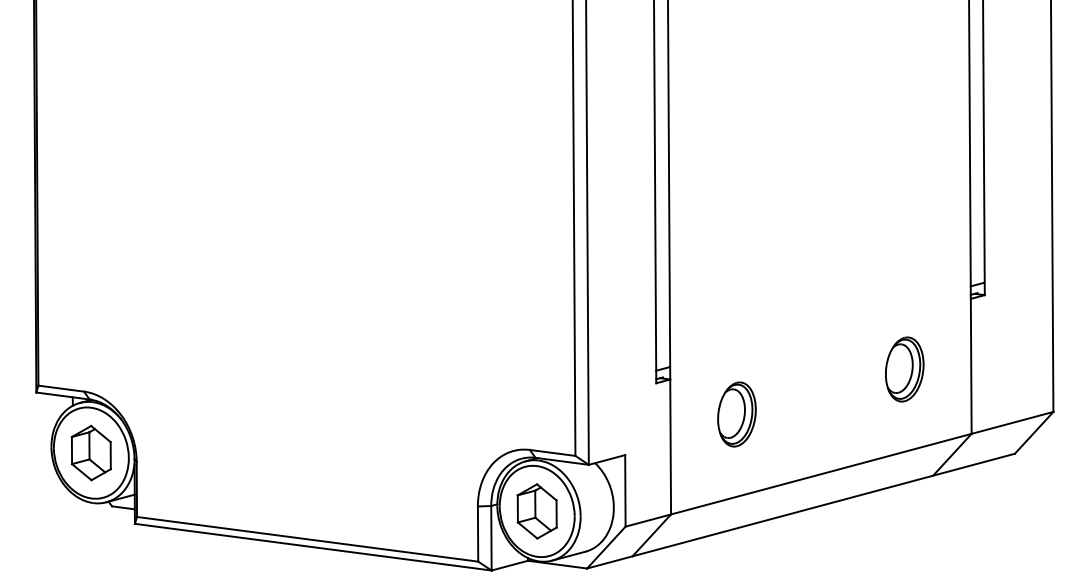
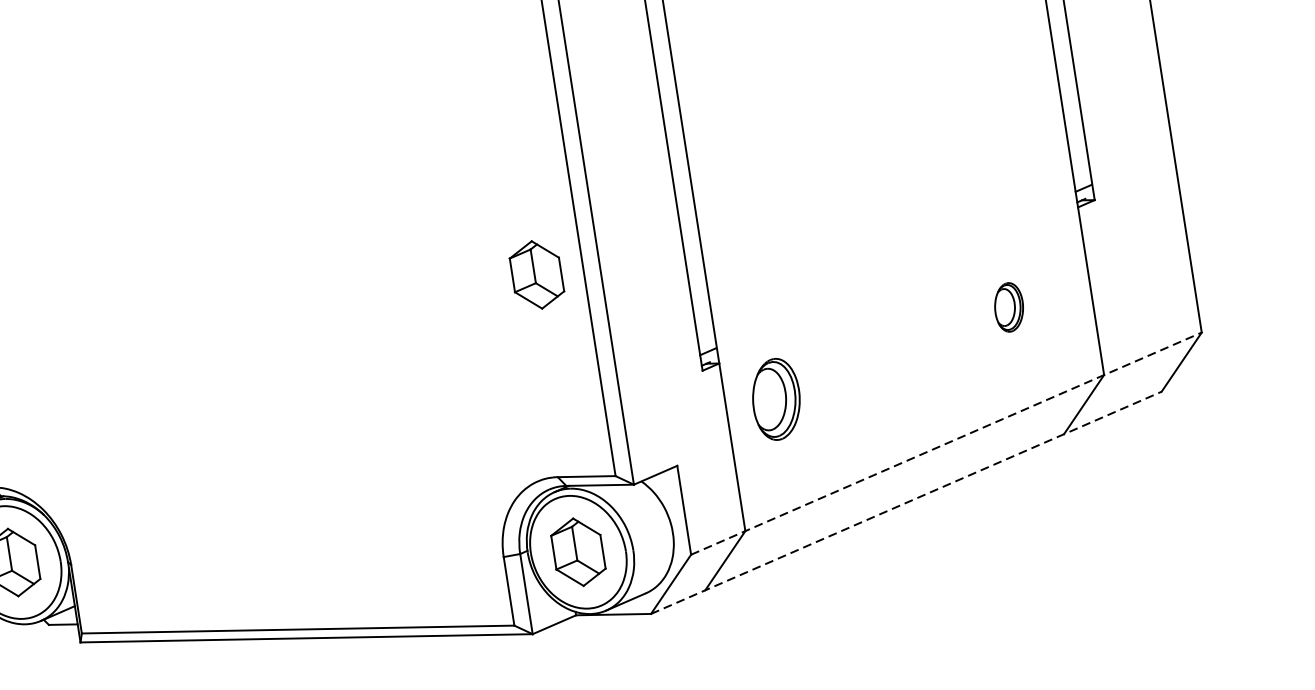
part: (536, 288) -> (536, 275), added
part: (904, 369) -> (1008, 307), size x0.6
part: (736, 414) -> (775, 399), moved
line: (839, 469) -> (946, 443), solid -> dashed
line: (801, 511) -> (907, 503), solid -> dashed

